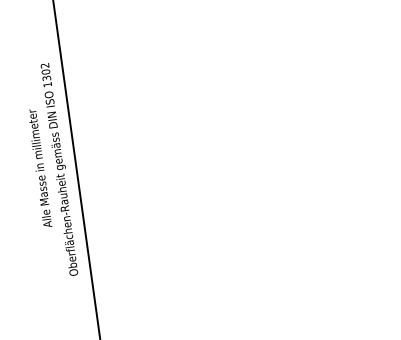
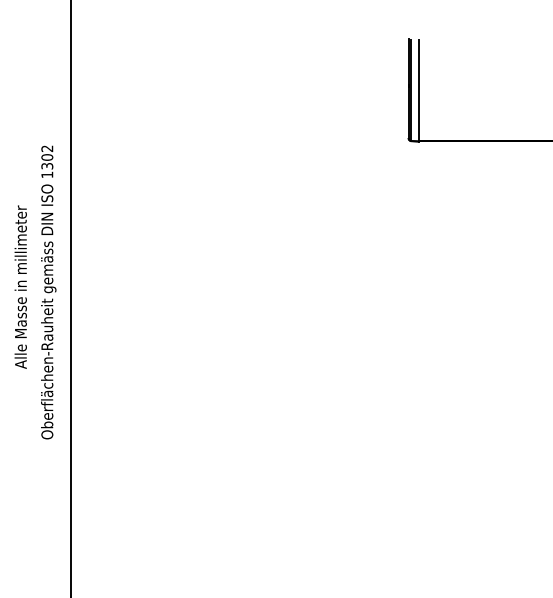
text: (50, 170) -> (35, 292), moved

